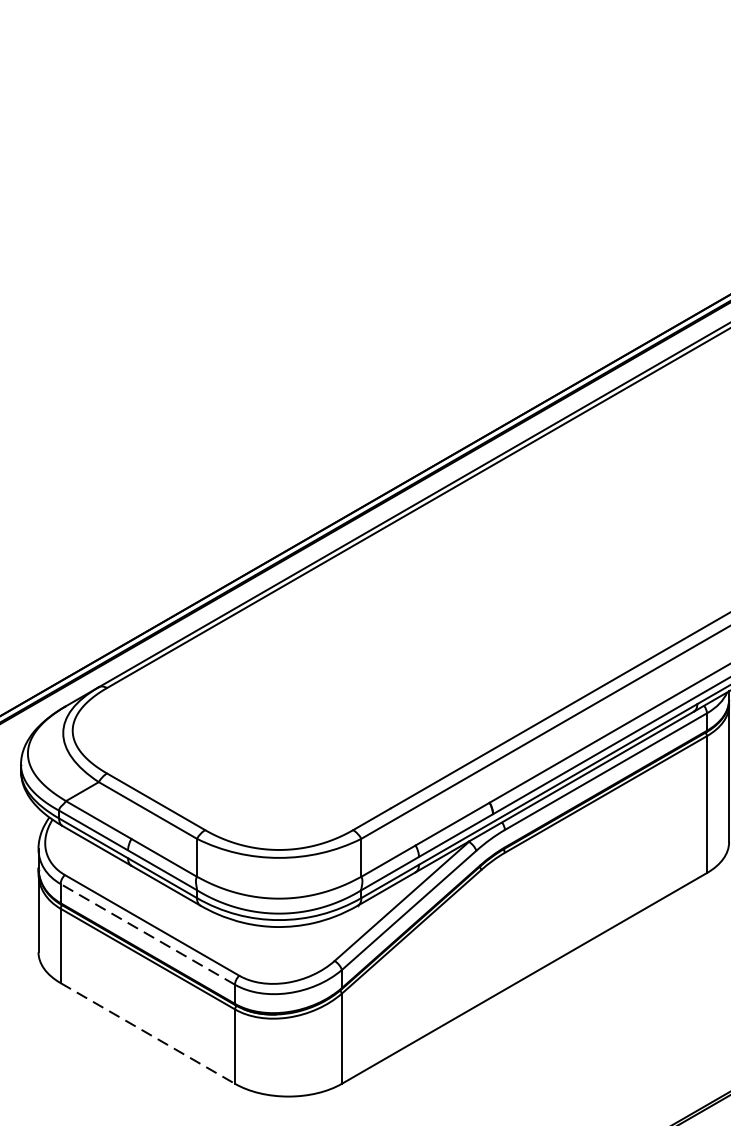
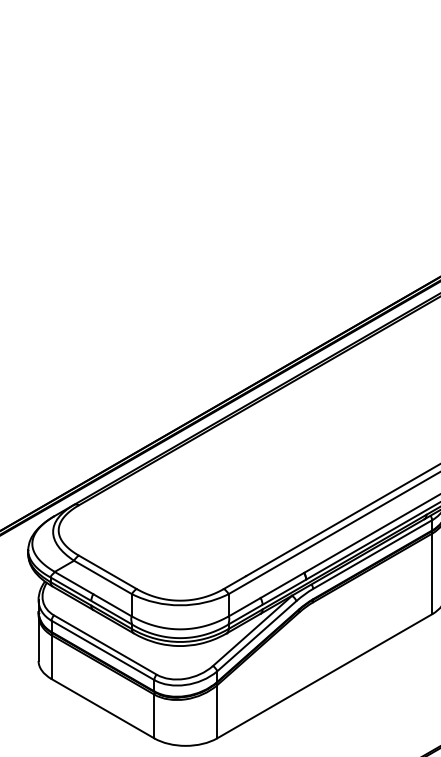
line: (147, 934) -> (102, 650), dashed -> solid
line: (148, 1033) -> (103, 708), dashed -> solid

